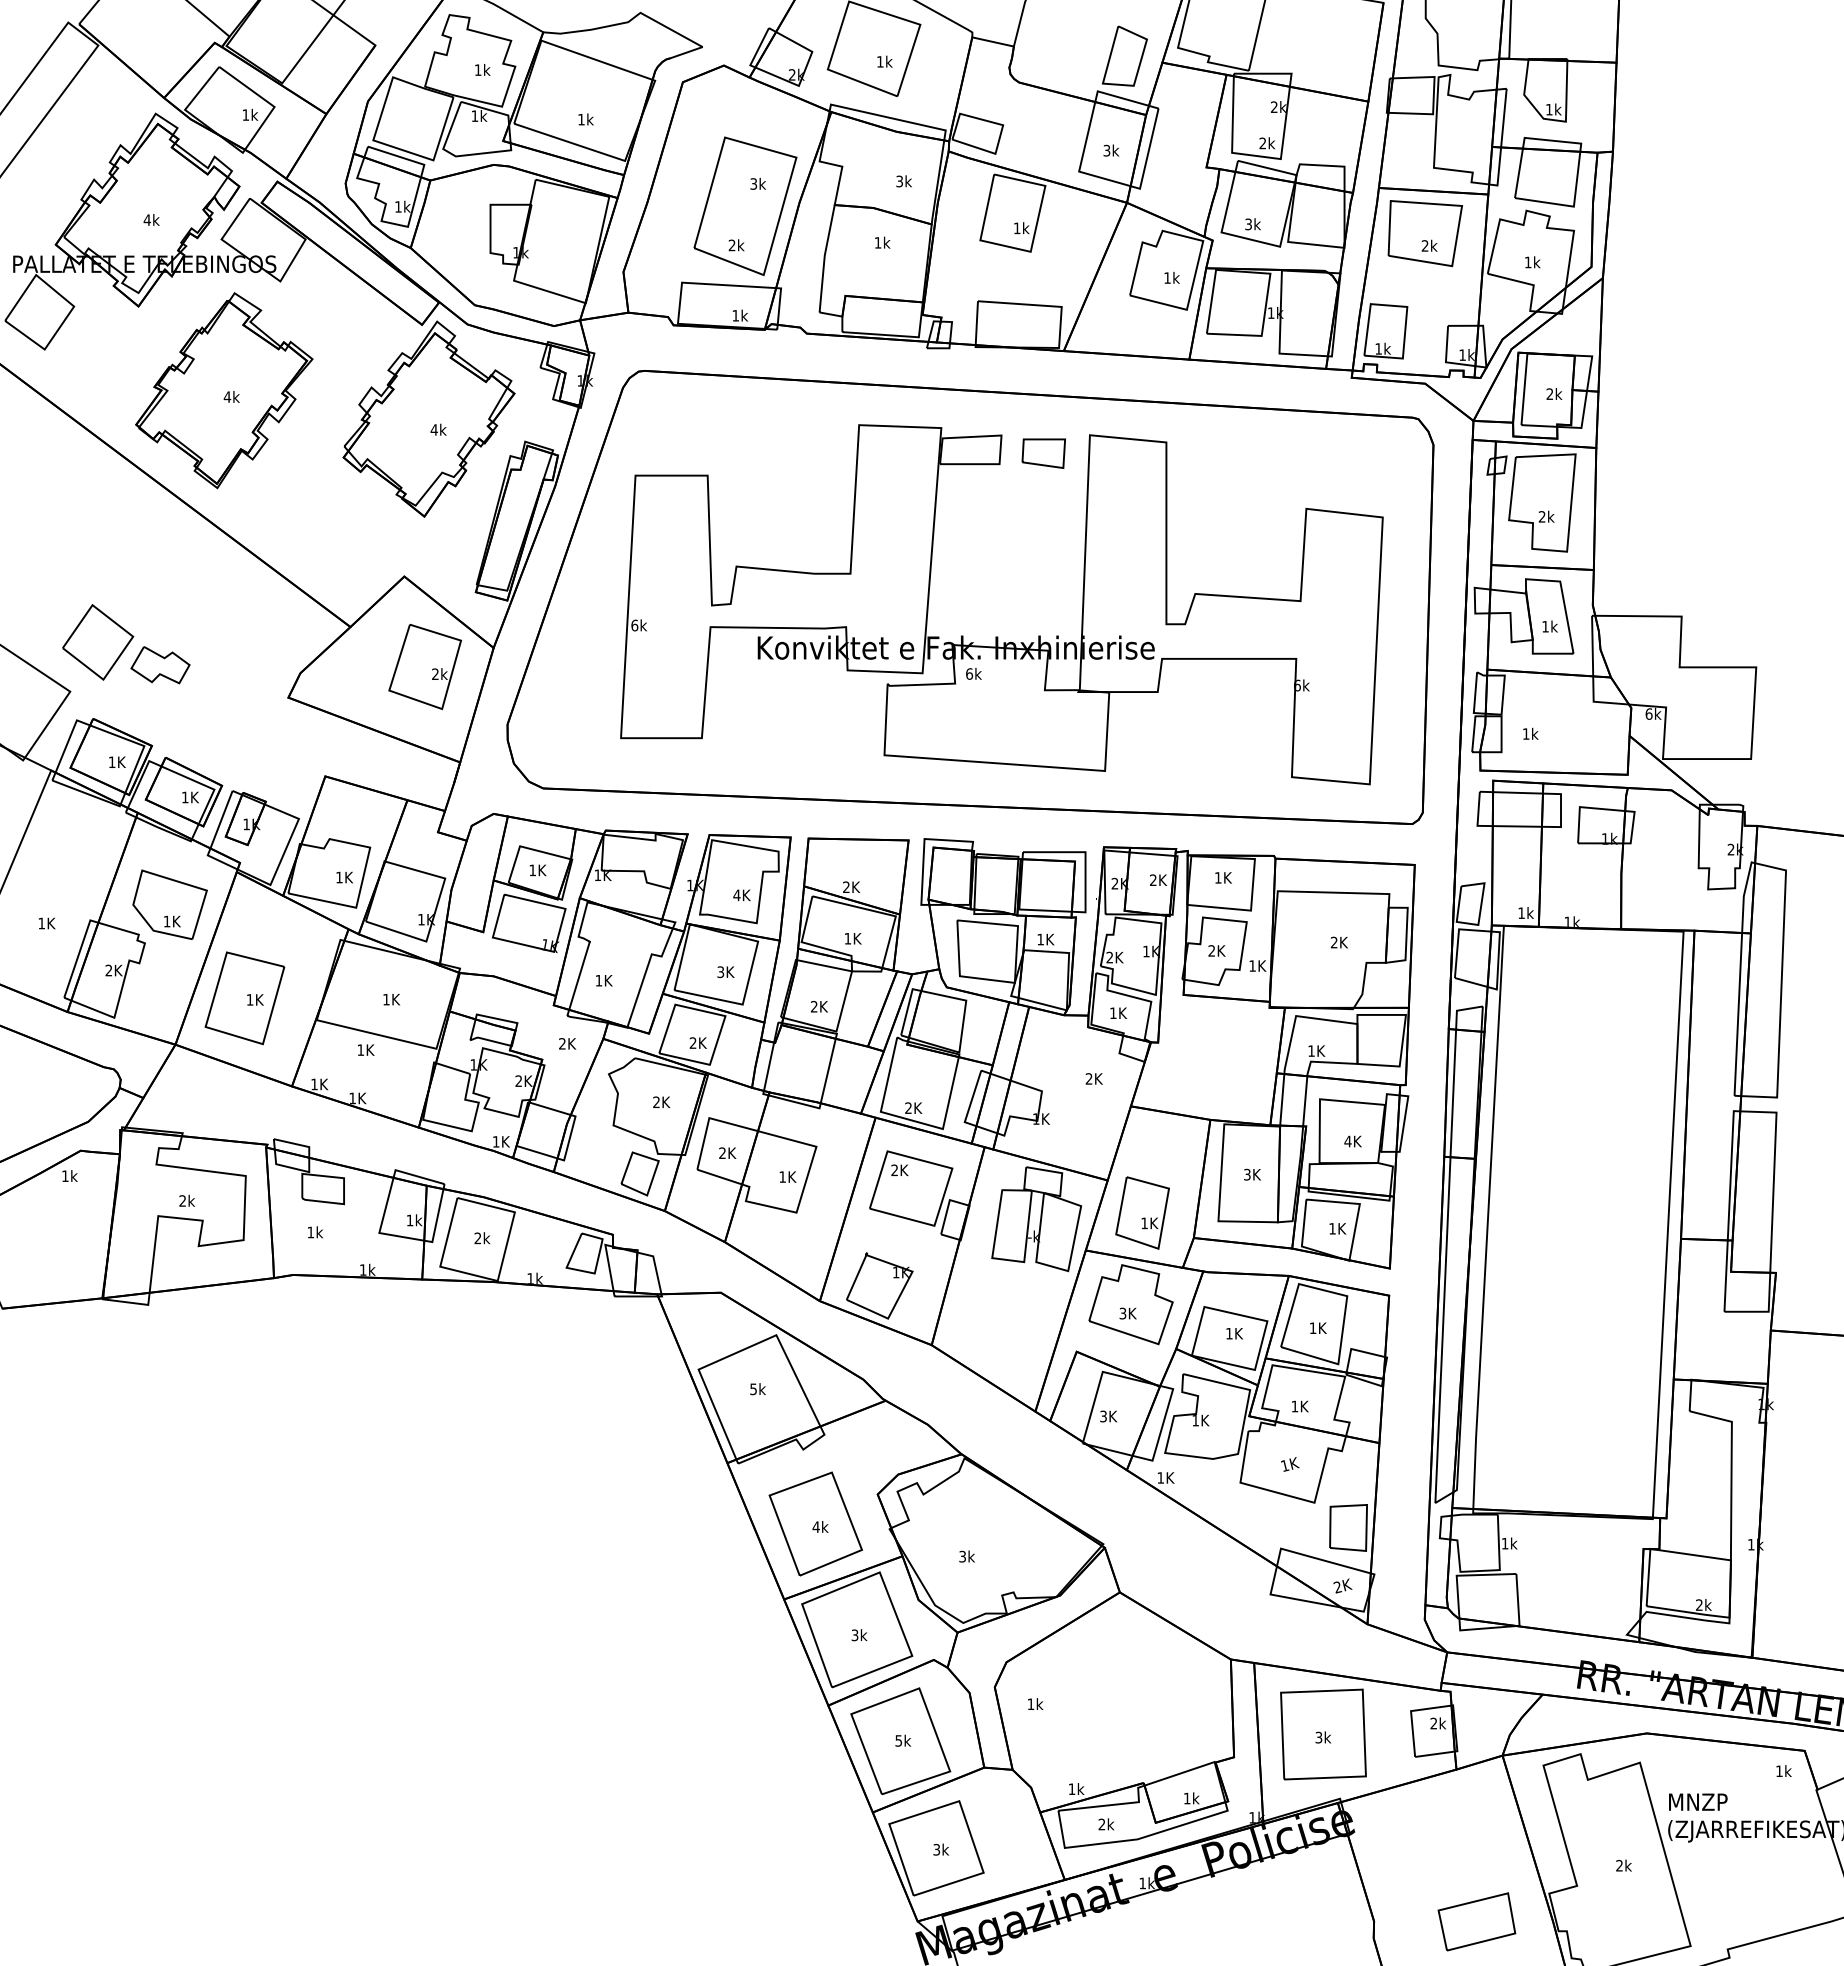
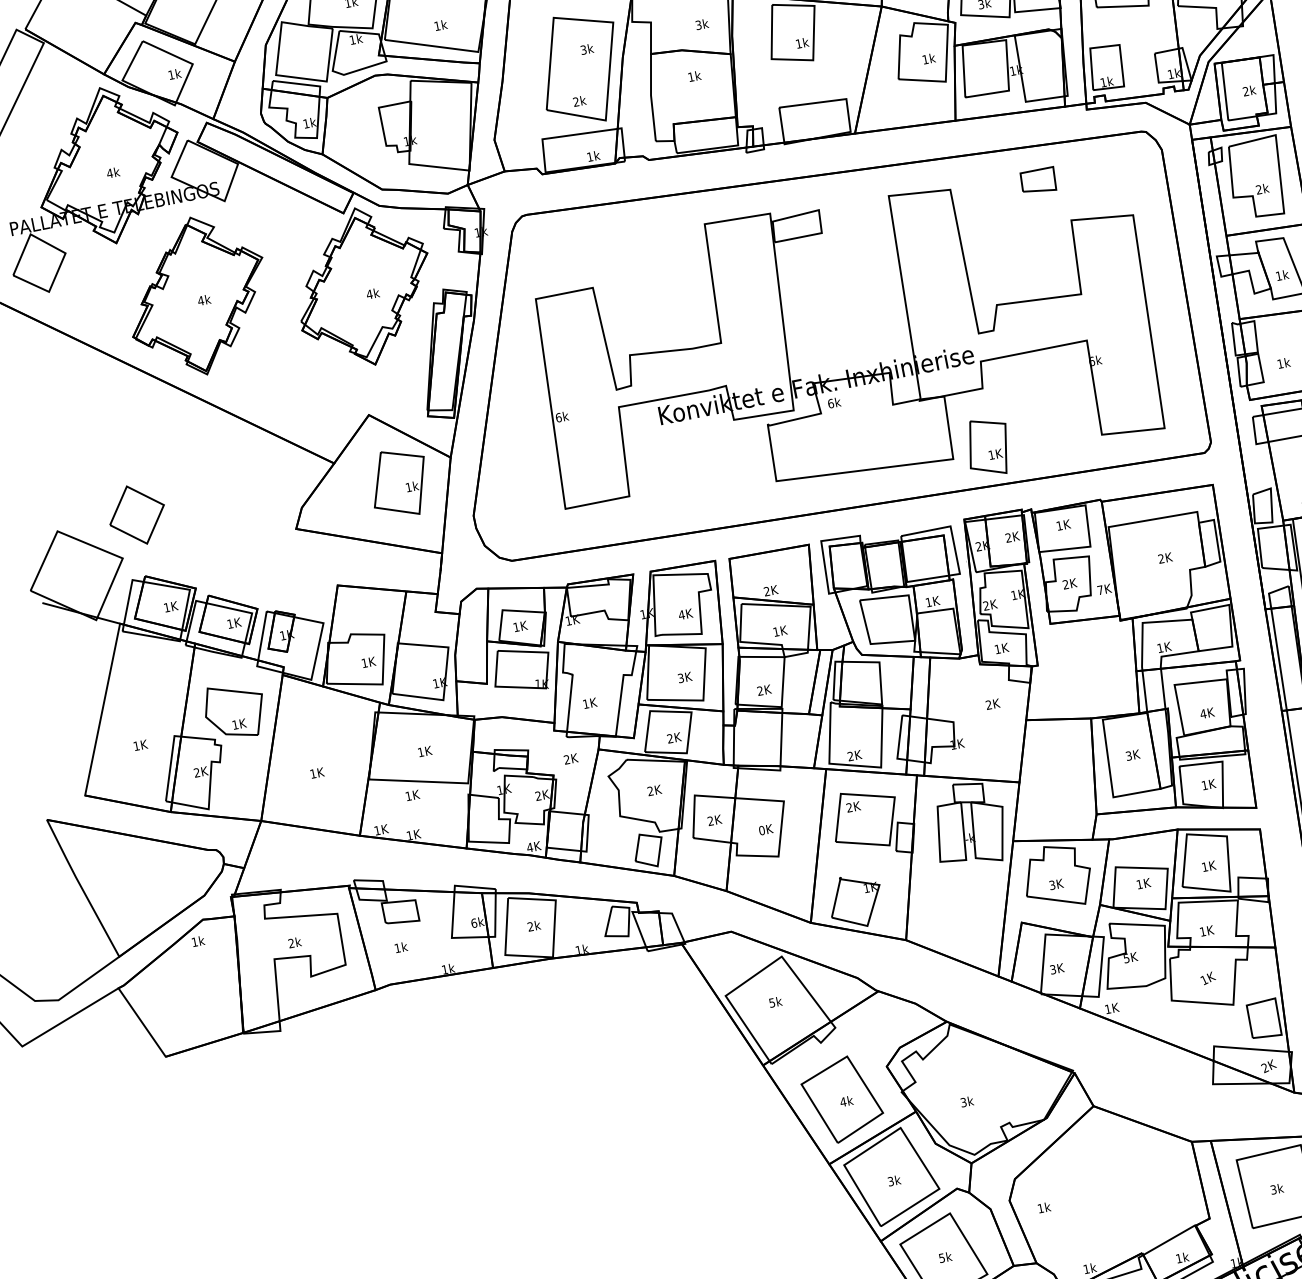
part: (1043, 453) -> (1038, 181), moved
part: (160, 665) -> (190, 523), removed
text: (435, 673) -> (408, 486), 2k -> 1k
text: (1252, 965) -> (1100, 589), 1K -> 7K
part: (244, 998) -> (308, 773), removed
text: (495, 1141) -> (529, 847), 1K -> 4K
text: (782, 1176) -> (761, 830), 1K -> 0K
part: (1142, 1212) -> (988, 446), moved
text: (409, 1220) -> (473, 923), 1k -> 6k
text: (1195, 1420) -> (1126, 958), 1K -> 5K

